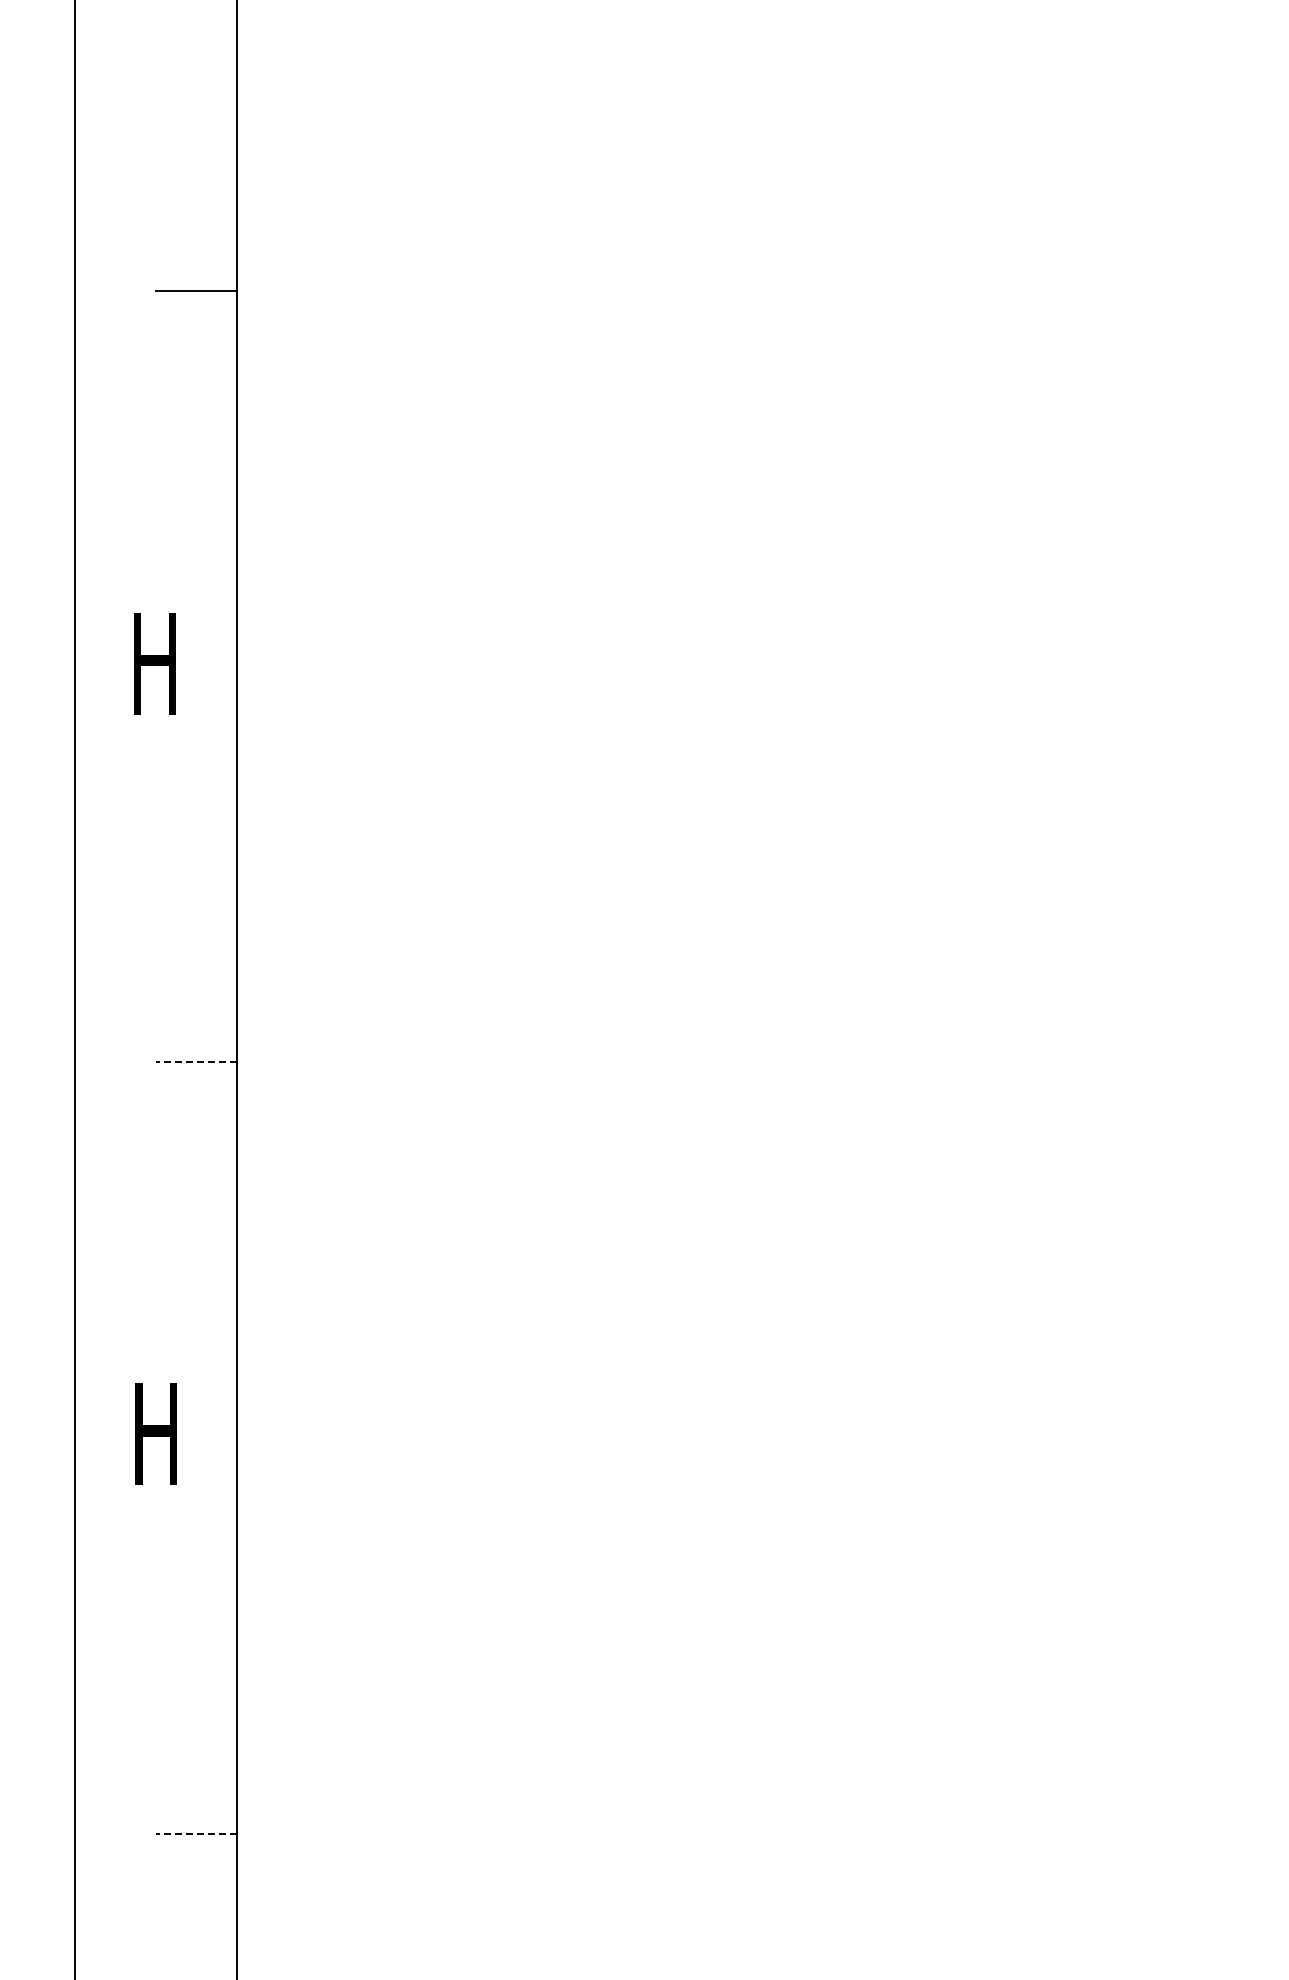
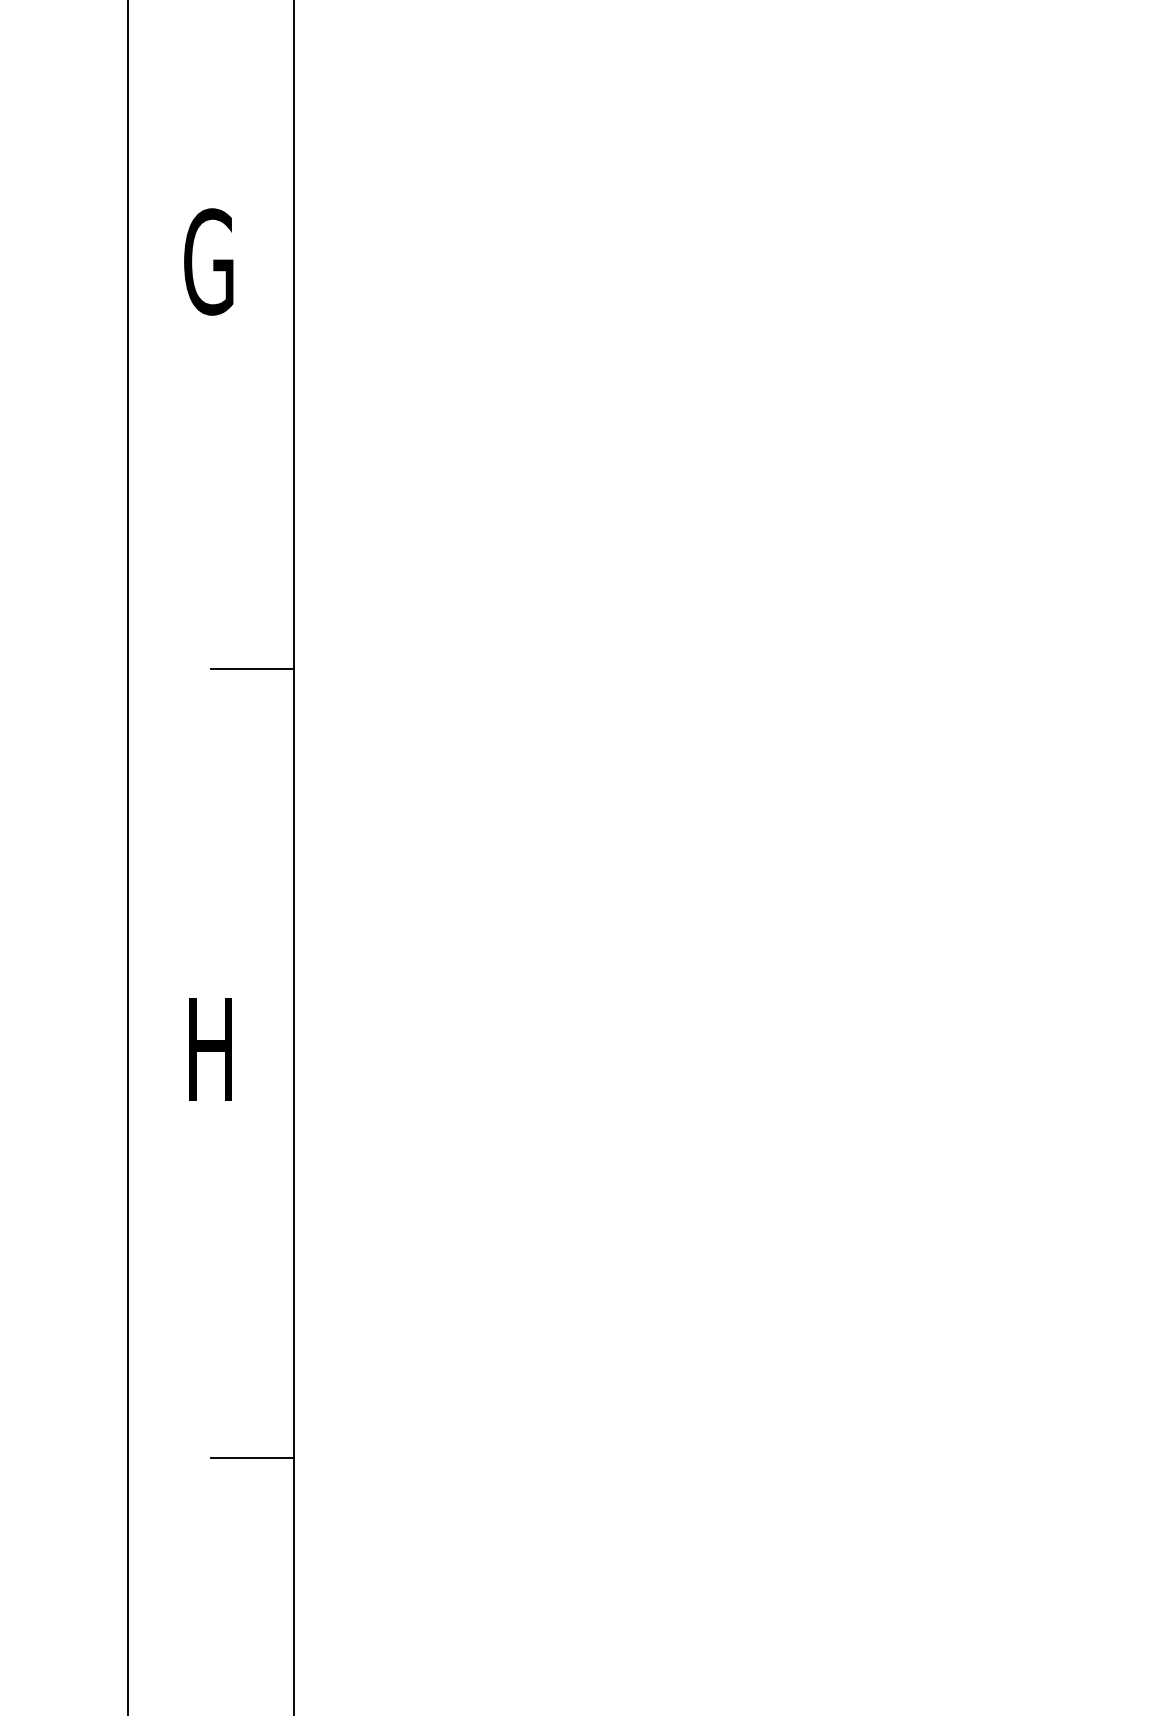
text: (153, 663) -> (208, 261), H -> G
line: (196, 1062) -> (252, 669), dashed -> solid
line: (196, 1833) -> (252, 1457), dashed -> solid

